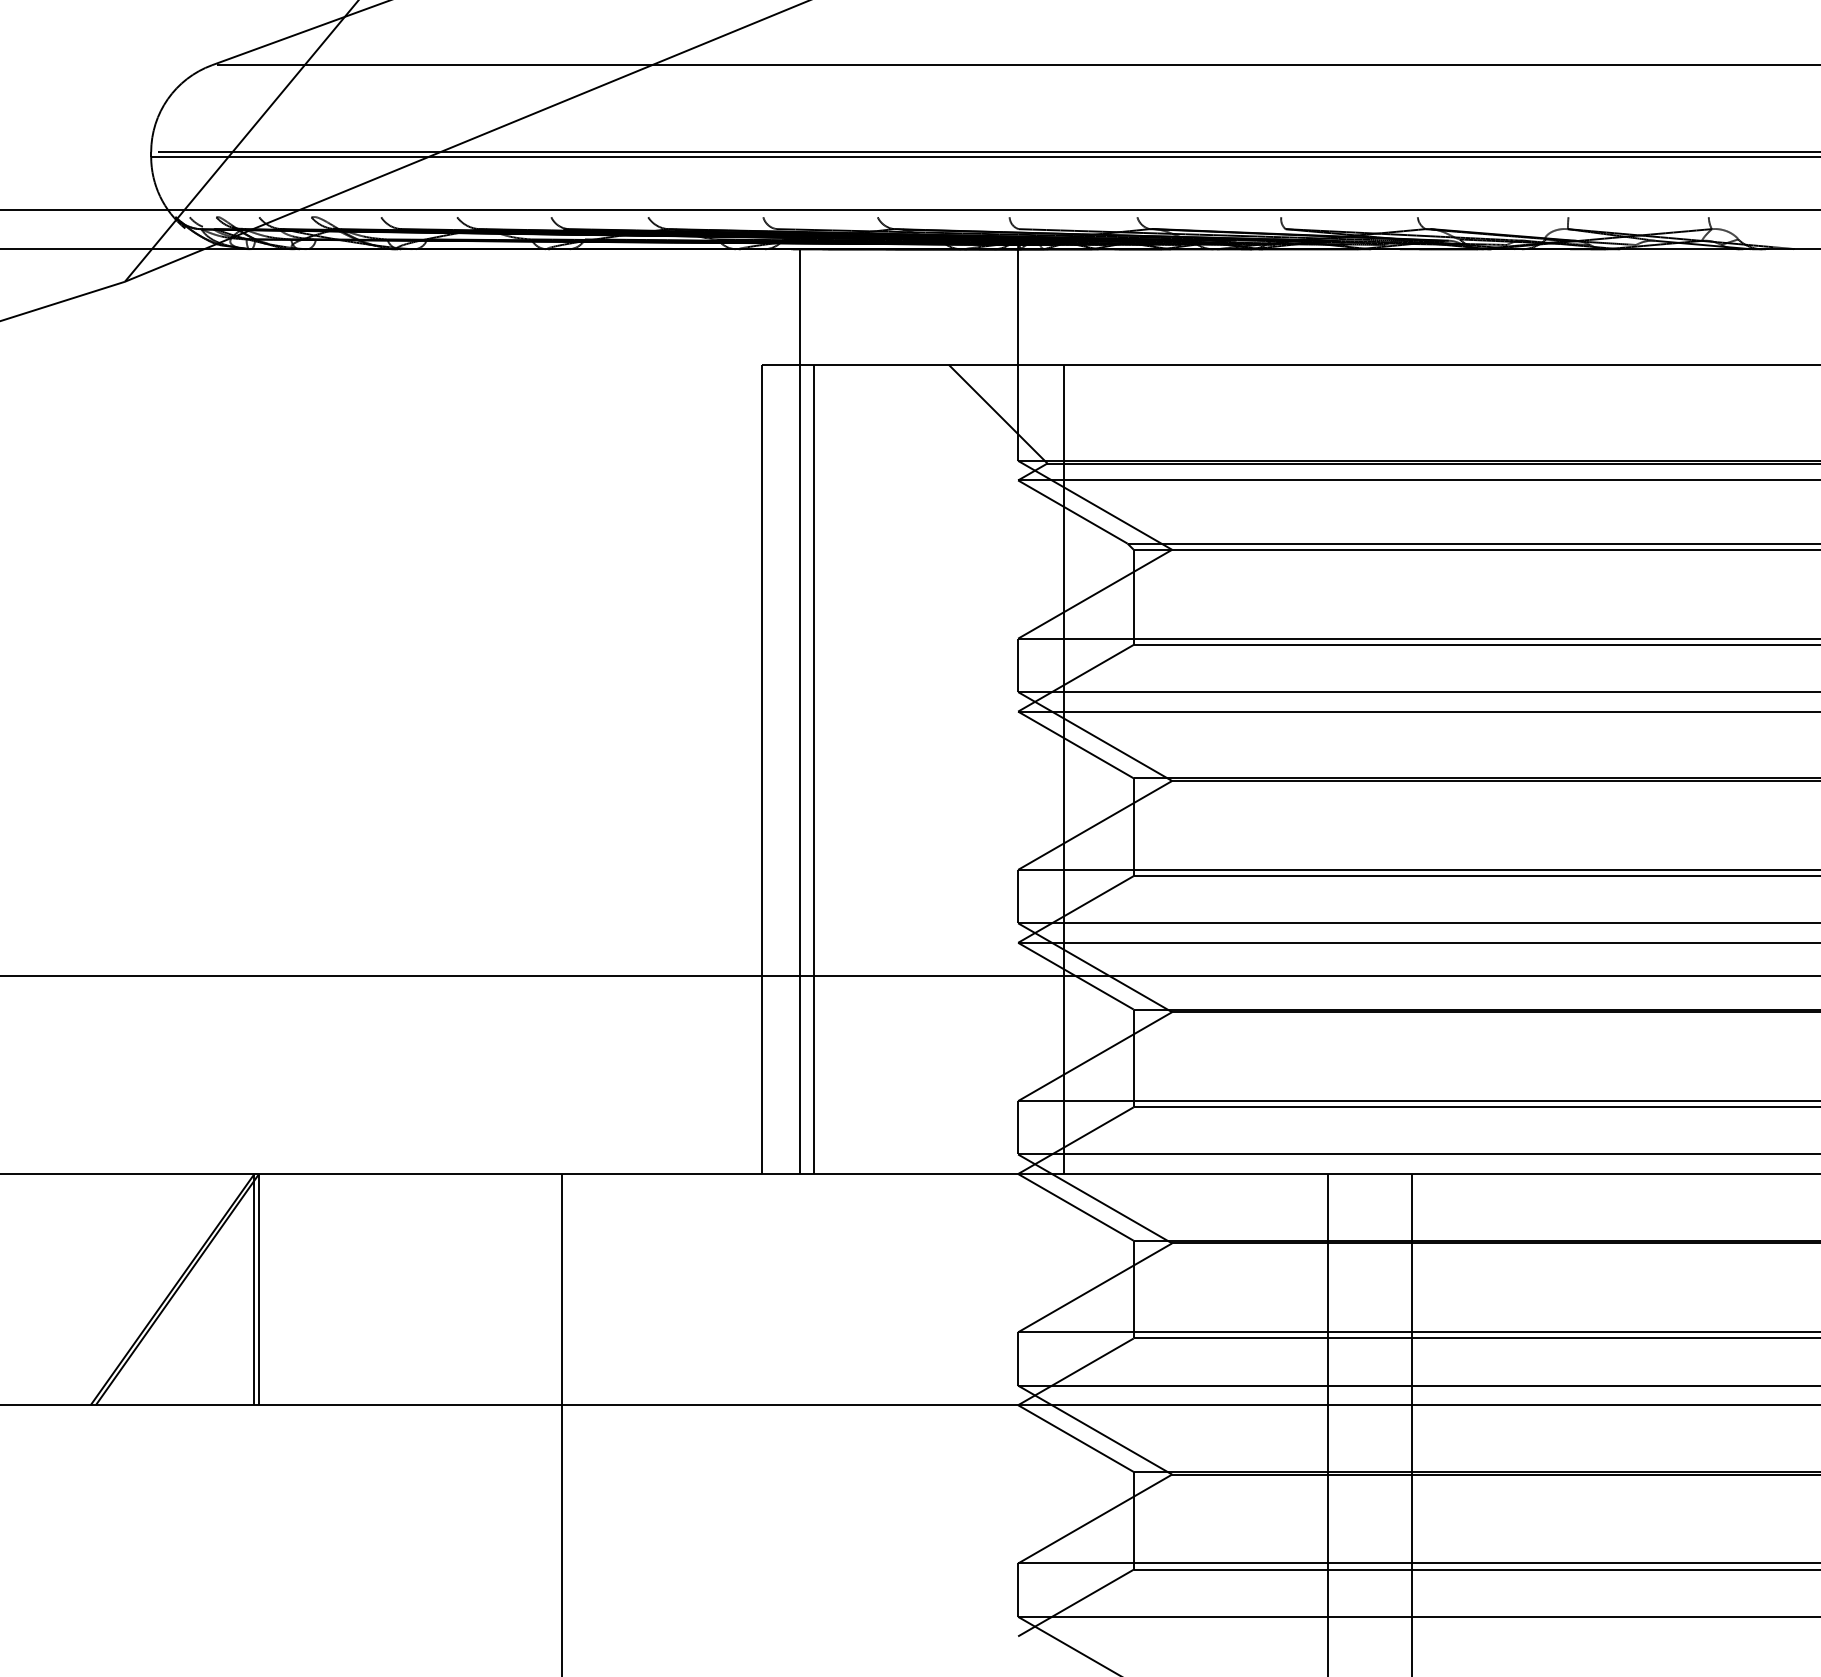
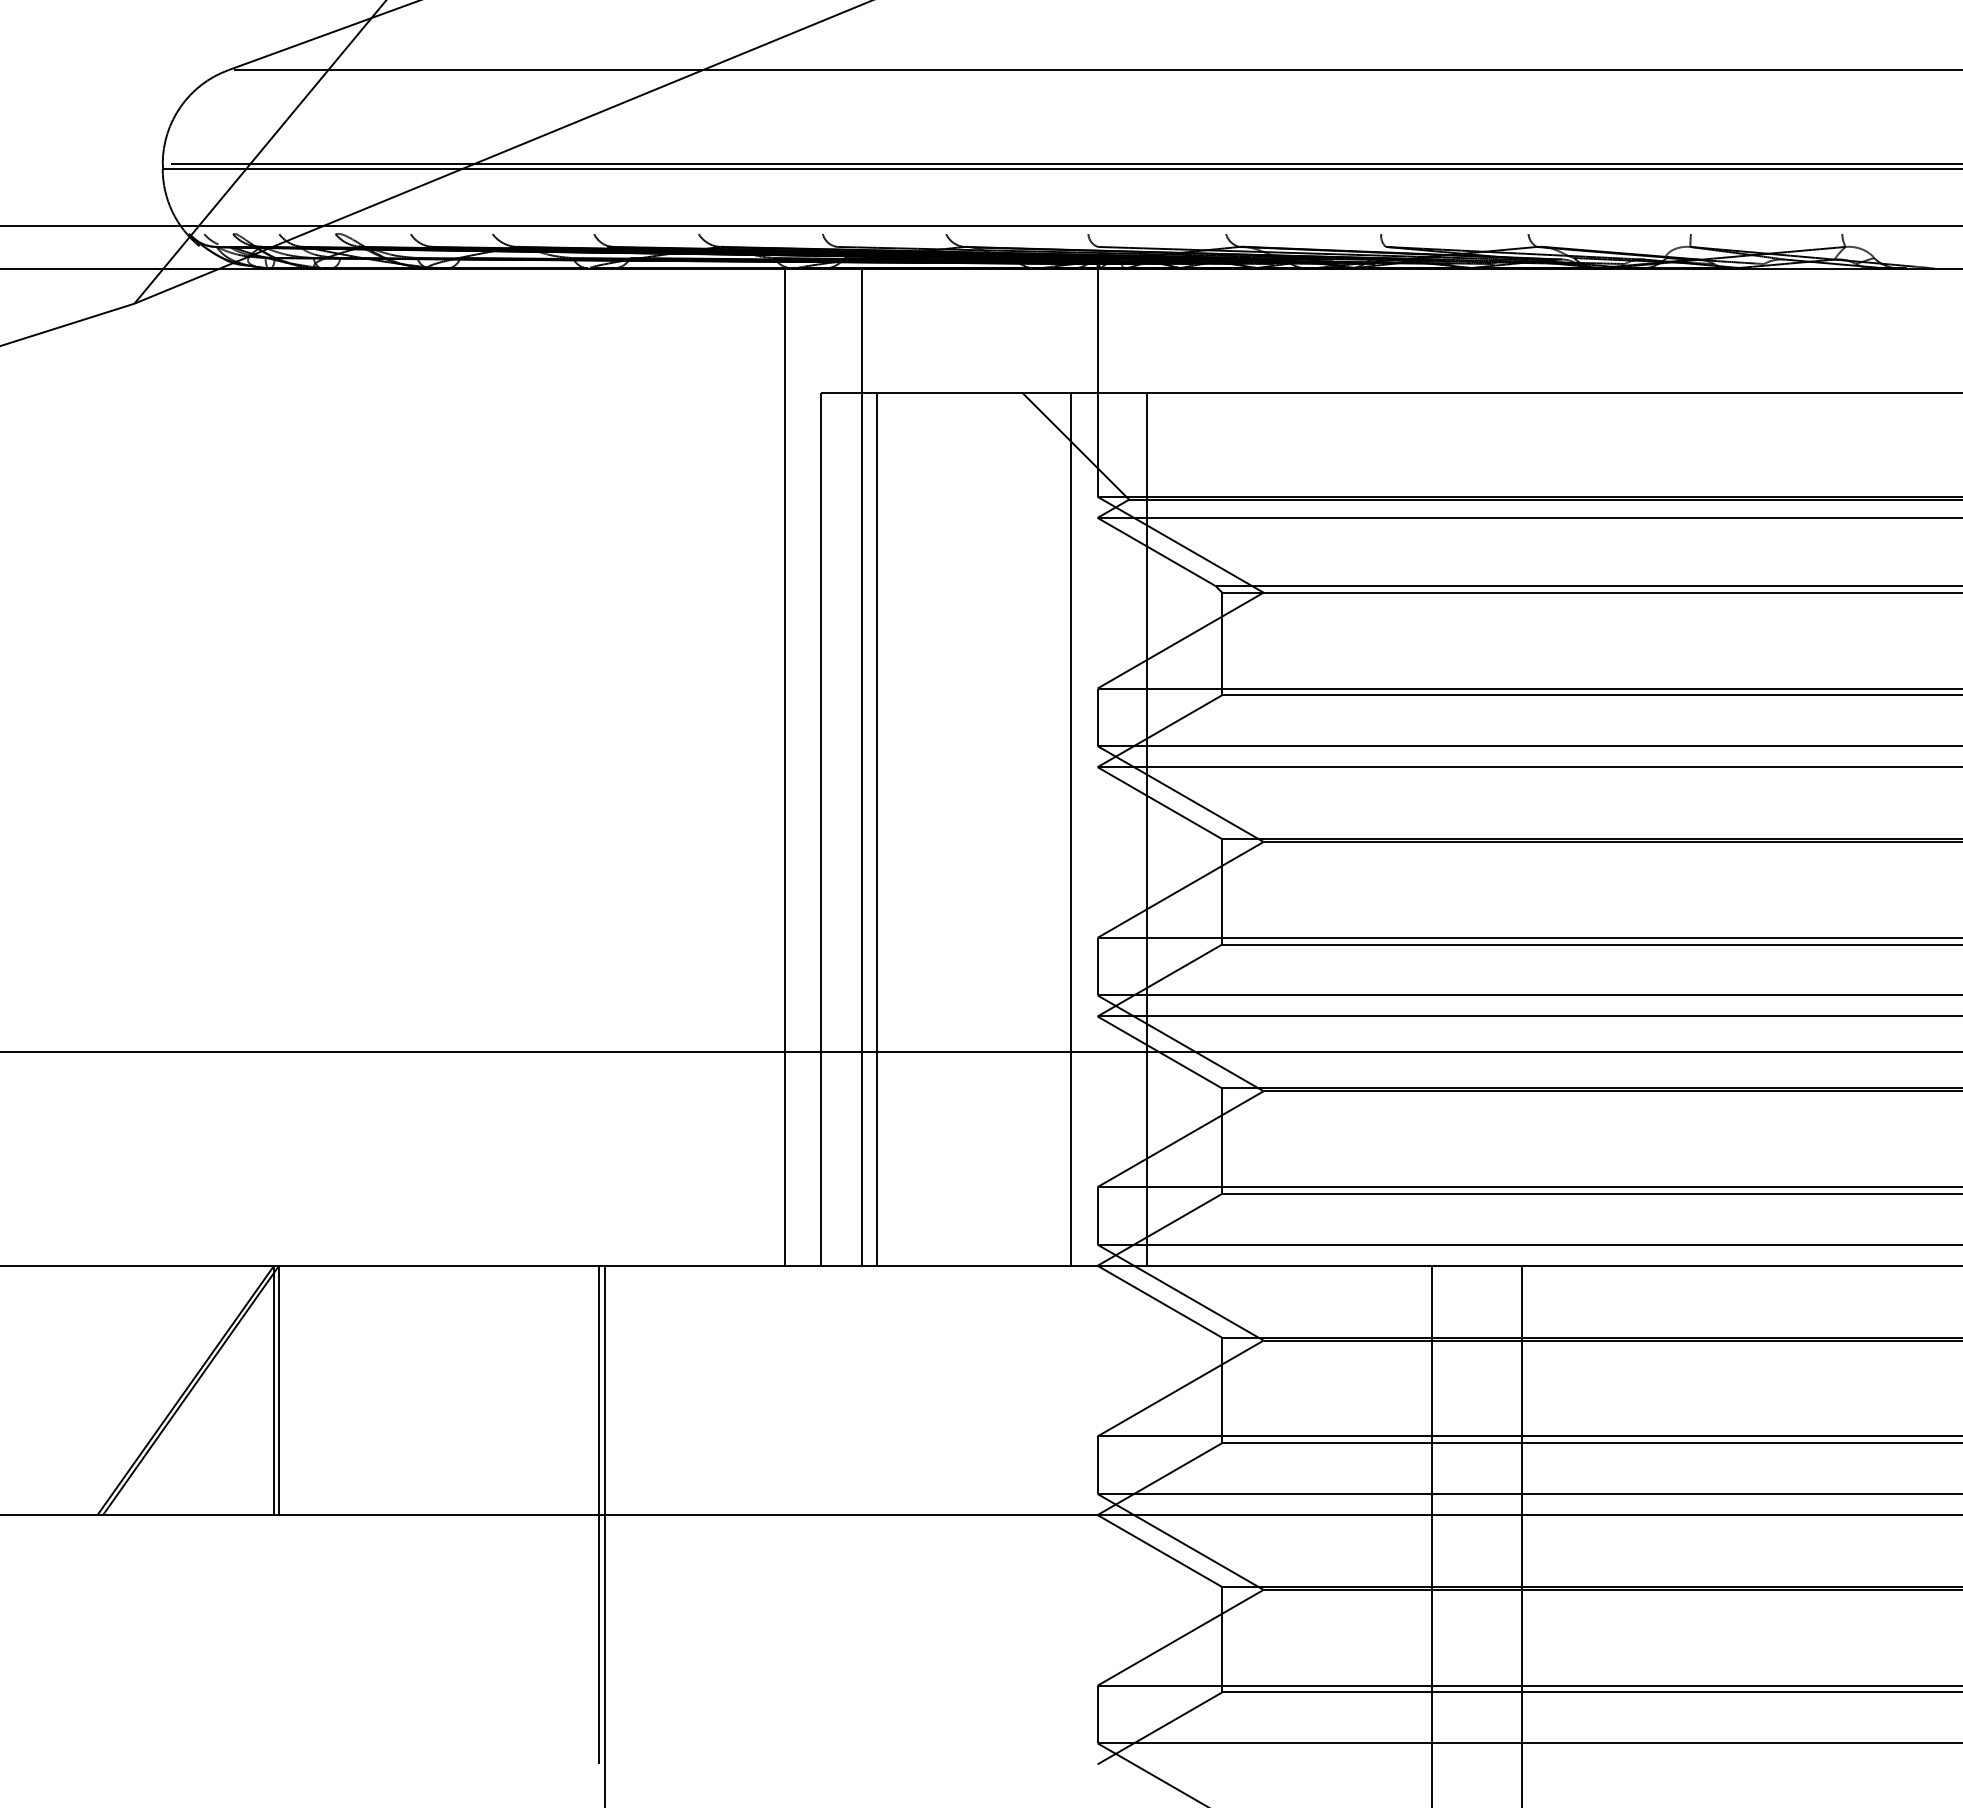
line: (728, 710) -> (785, 766), added
line: (993, 769) -> (1070, 829), added
line: (555, 1404) -> (598, 1514), added

